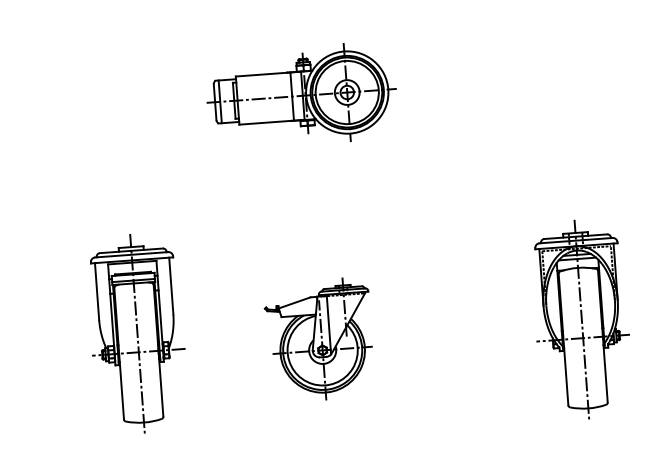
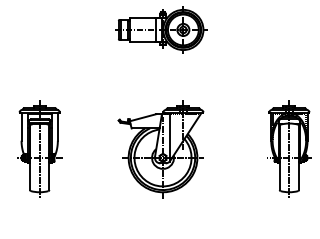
part: (136, 333) -> (39, 148), moved
part: (318, 340) -> (160, 149), size x1.67

